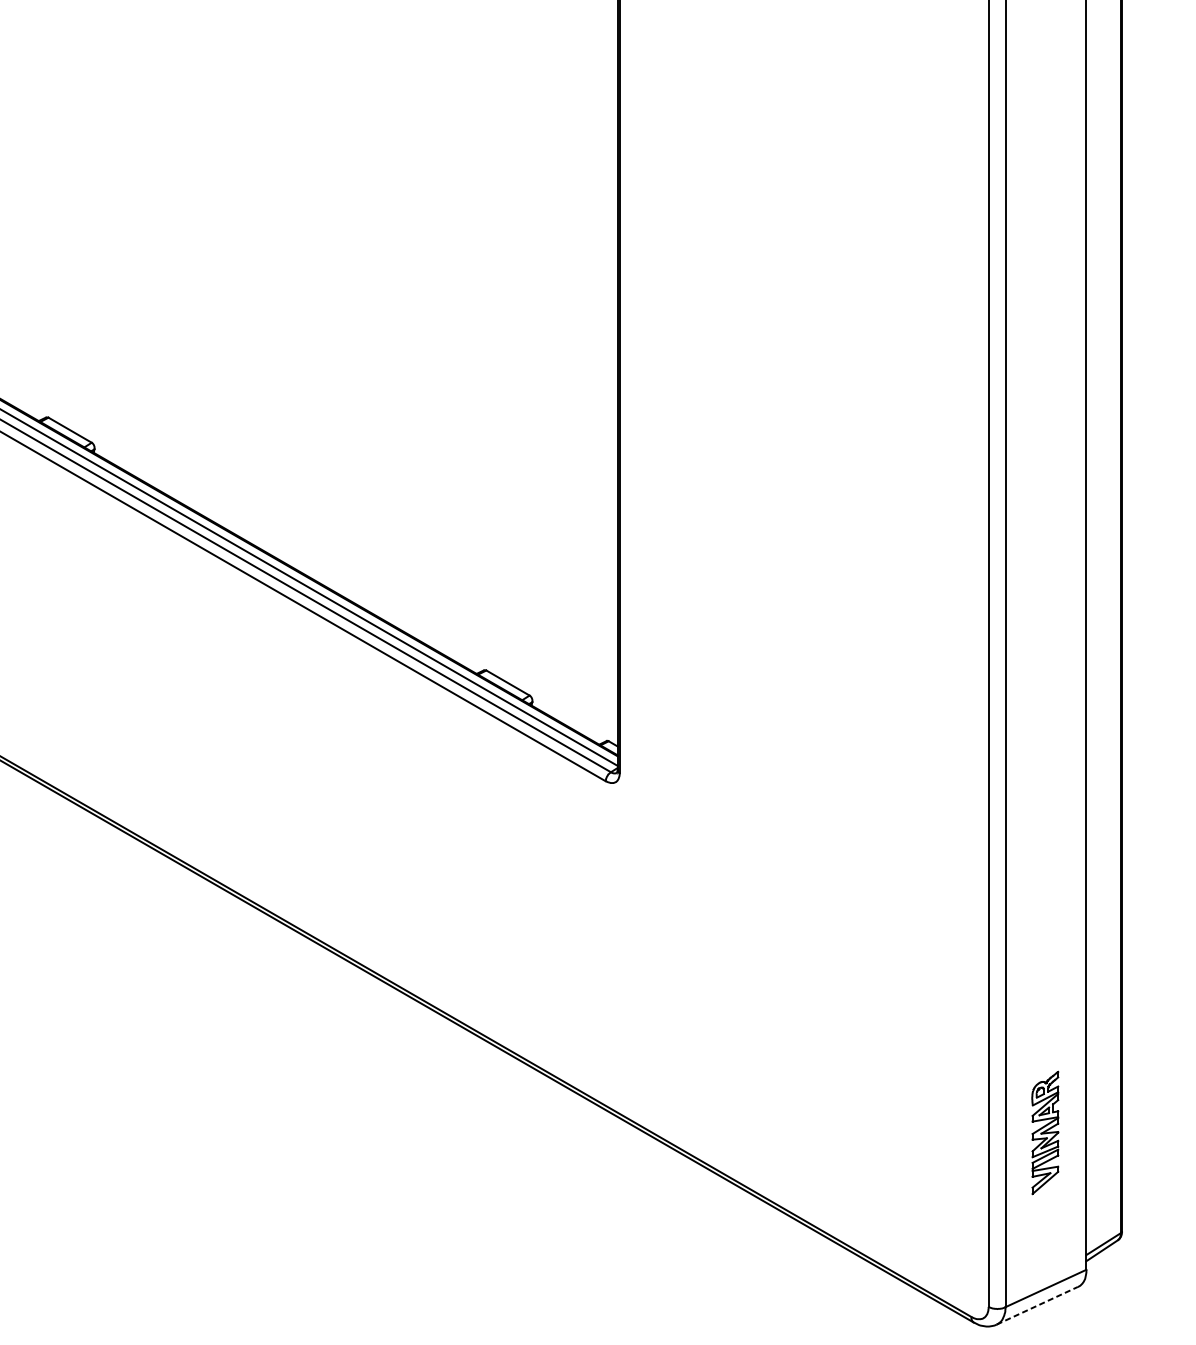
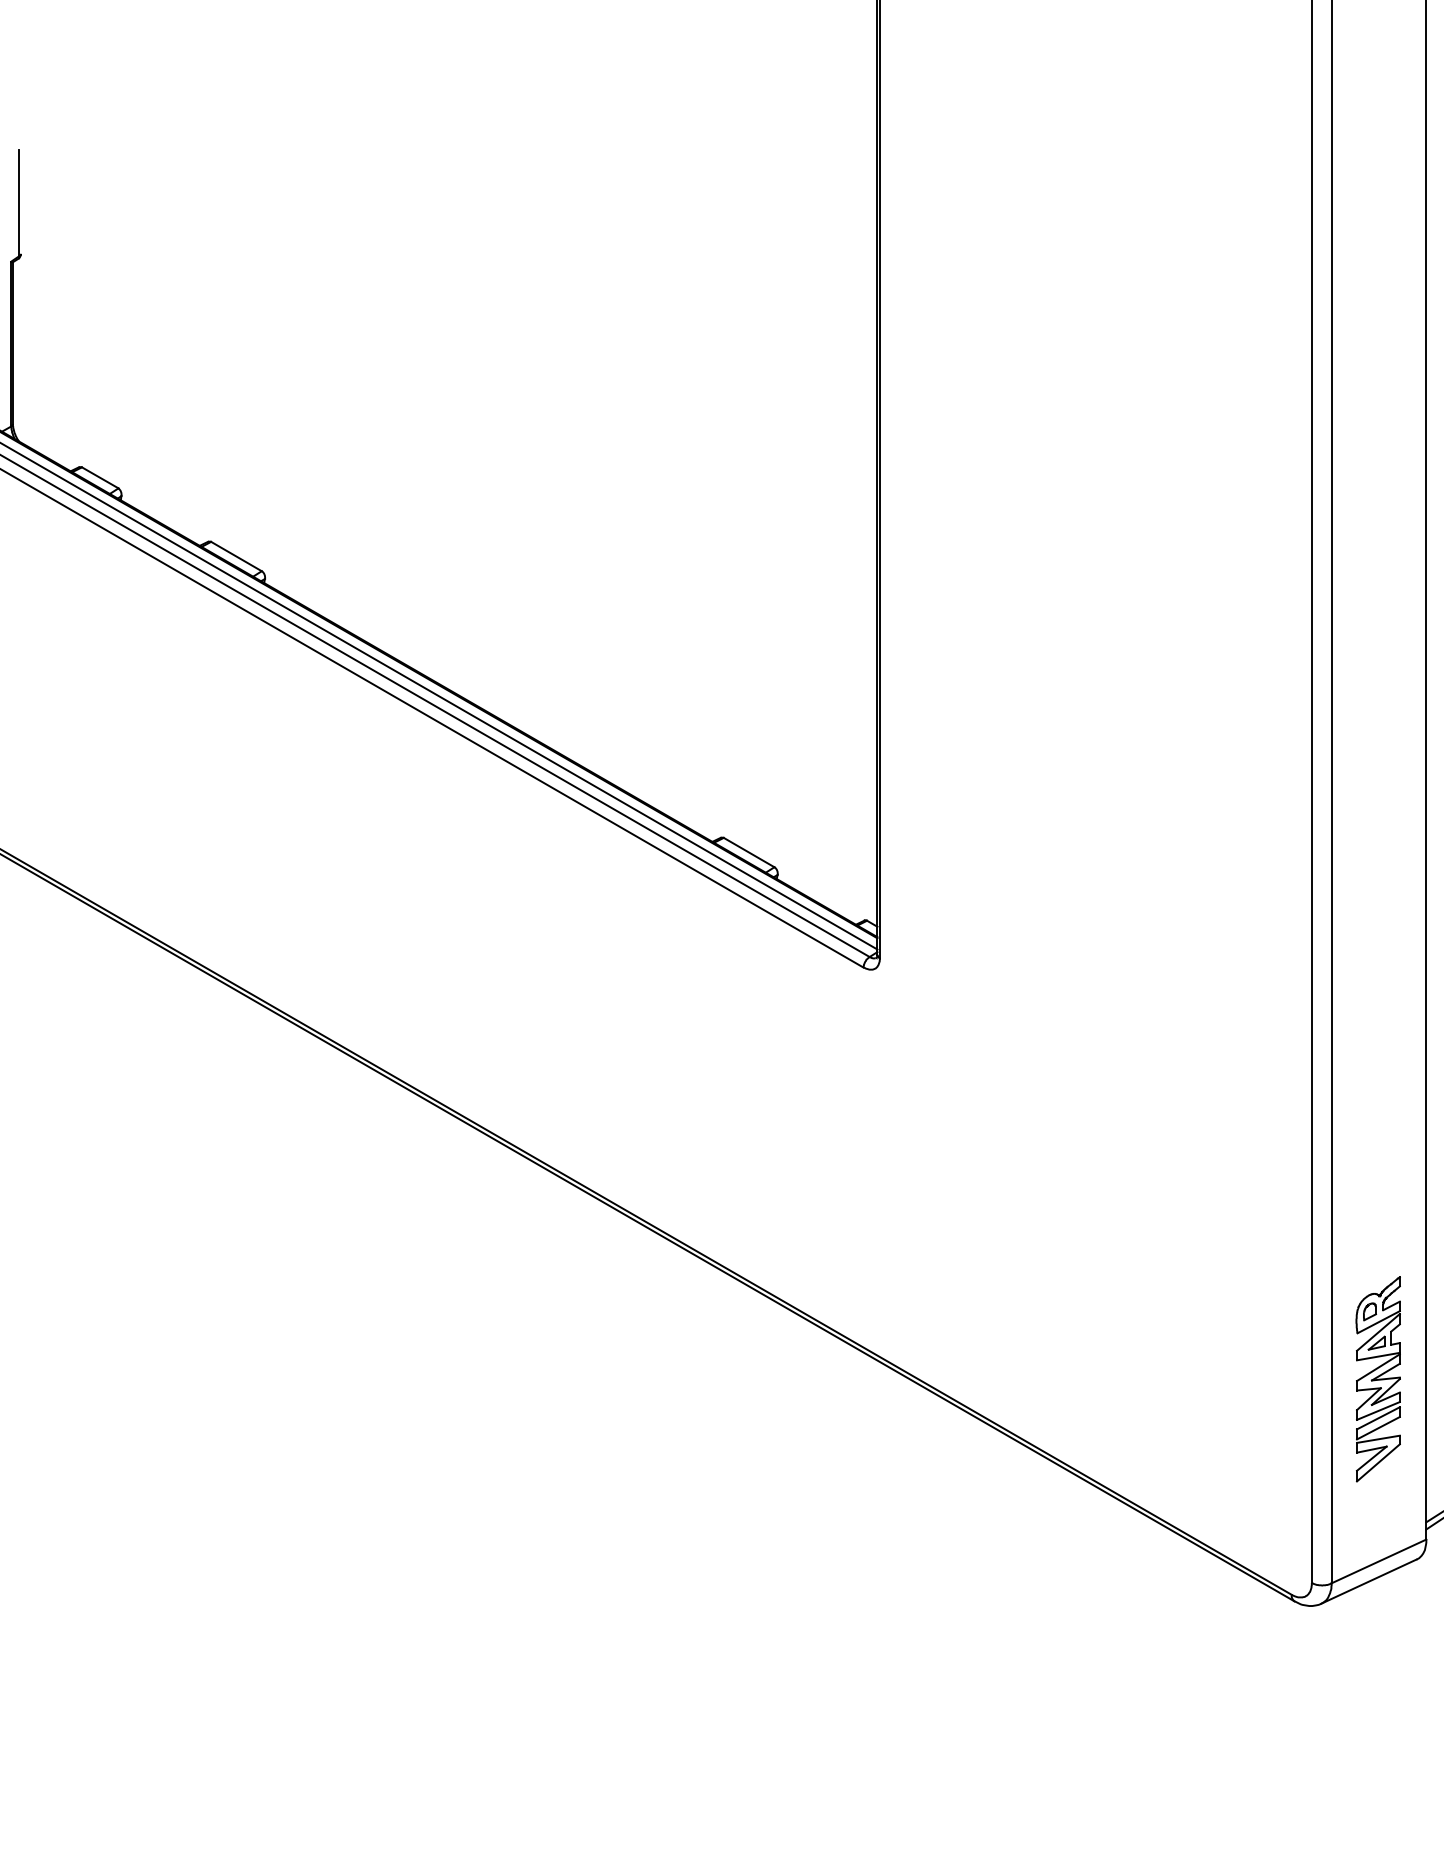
part: (1044, 1133) -> (1377, 1379), size x1.43
line: (1037, 1305) -> (1369, 1581), dashed -> solid

